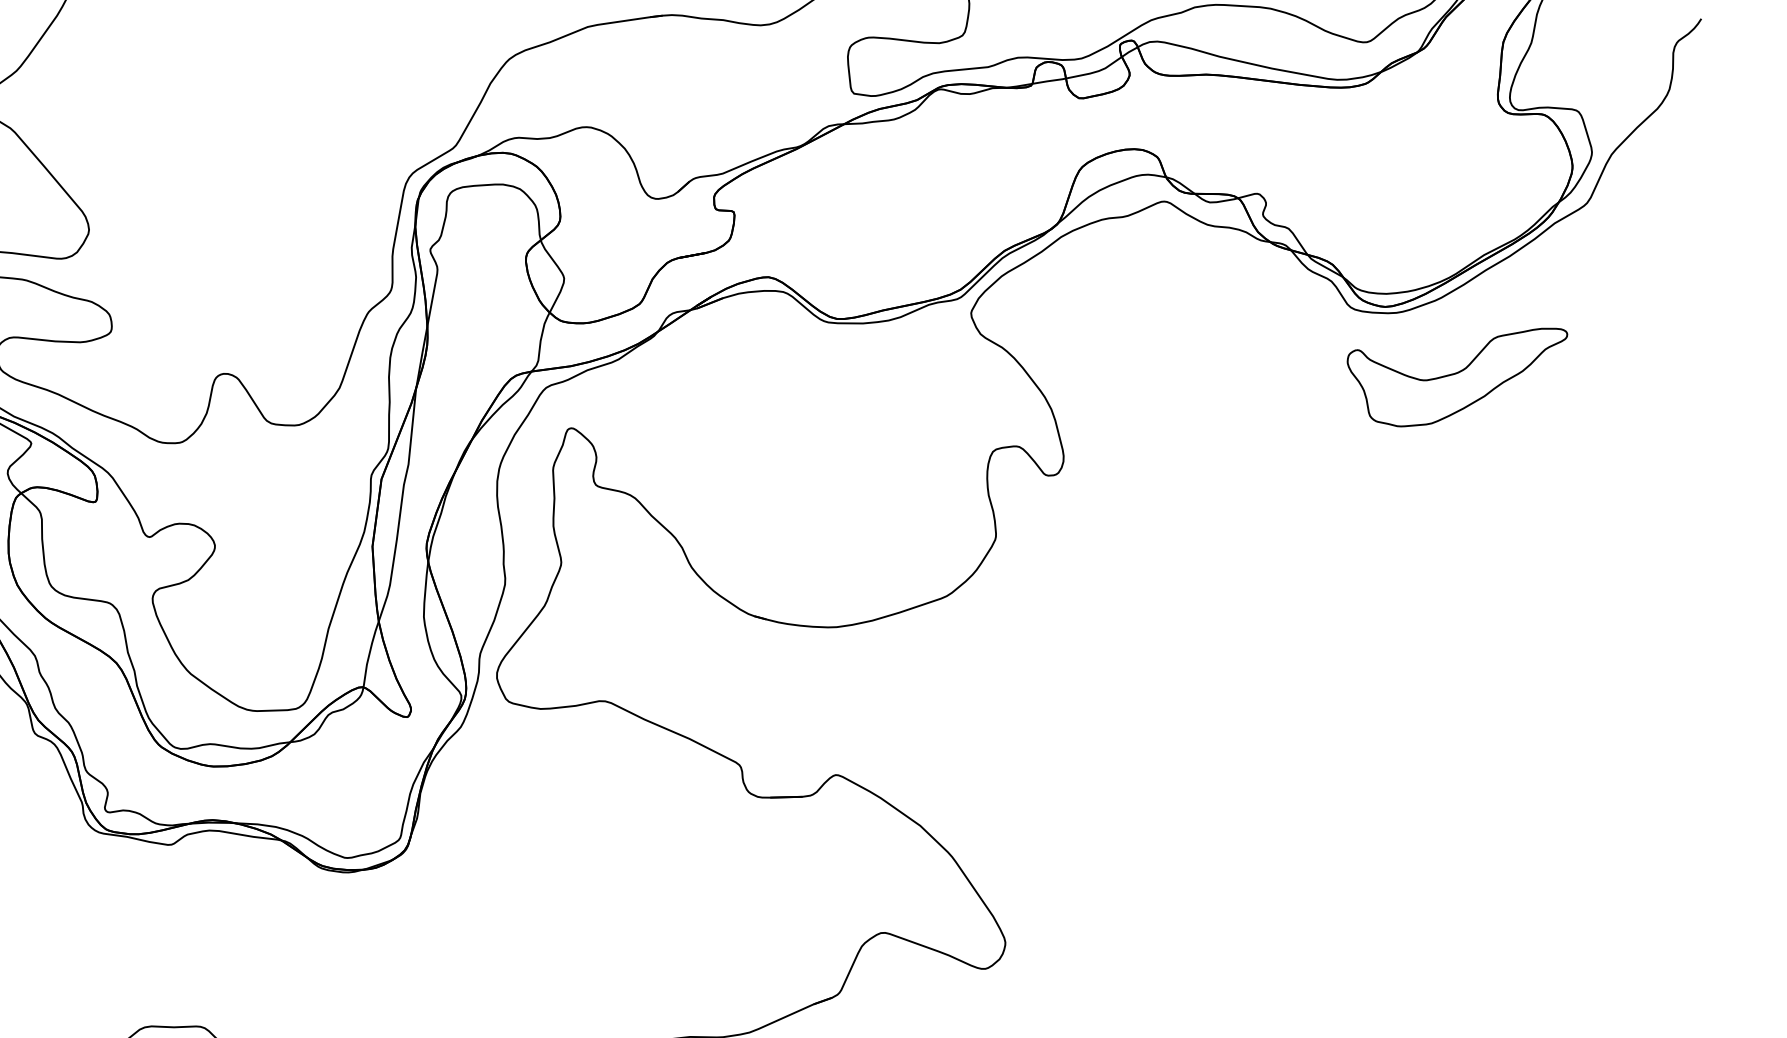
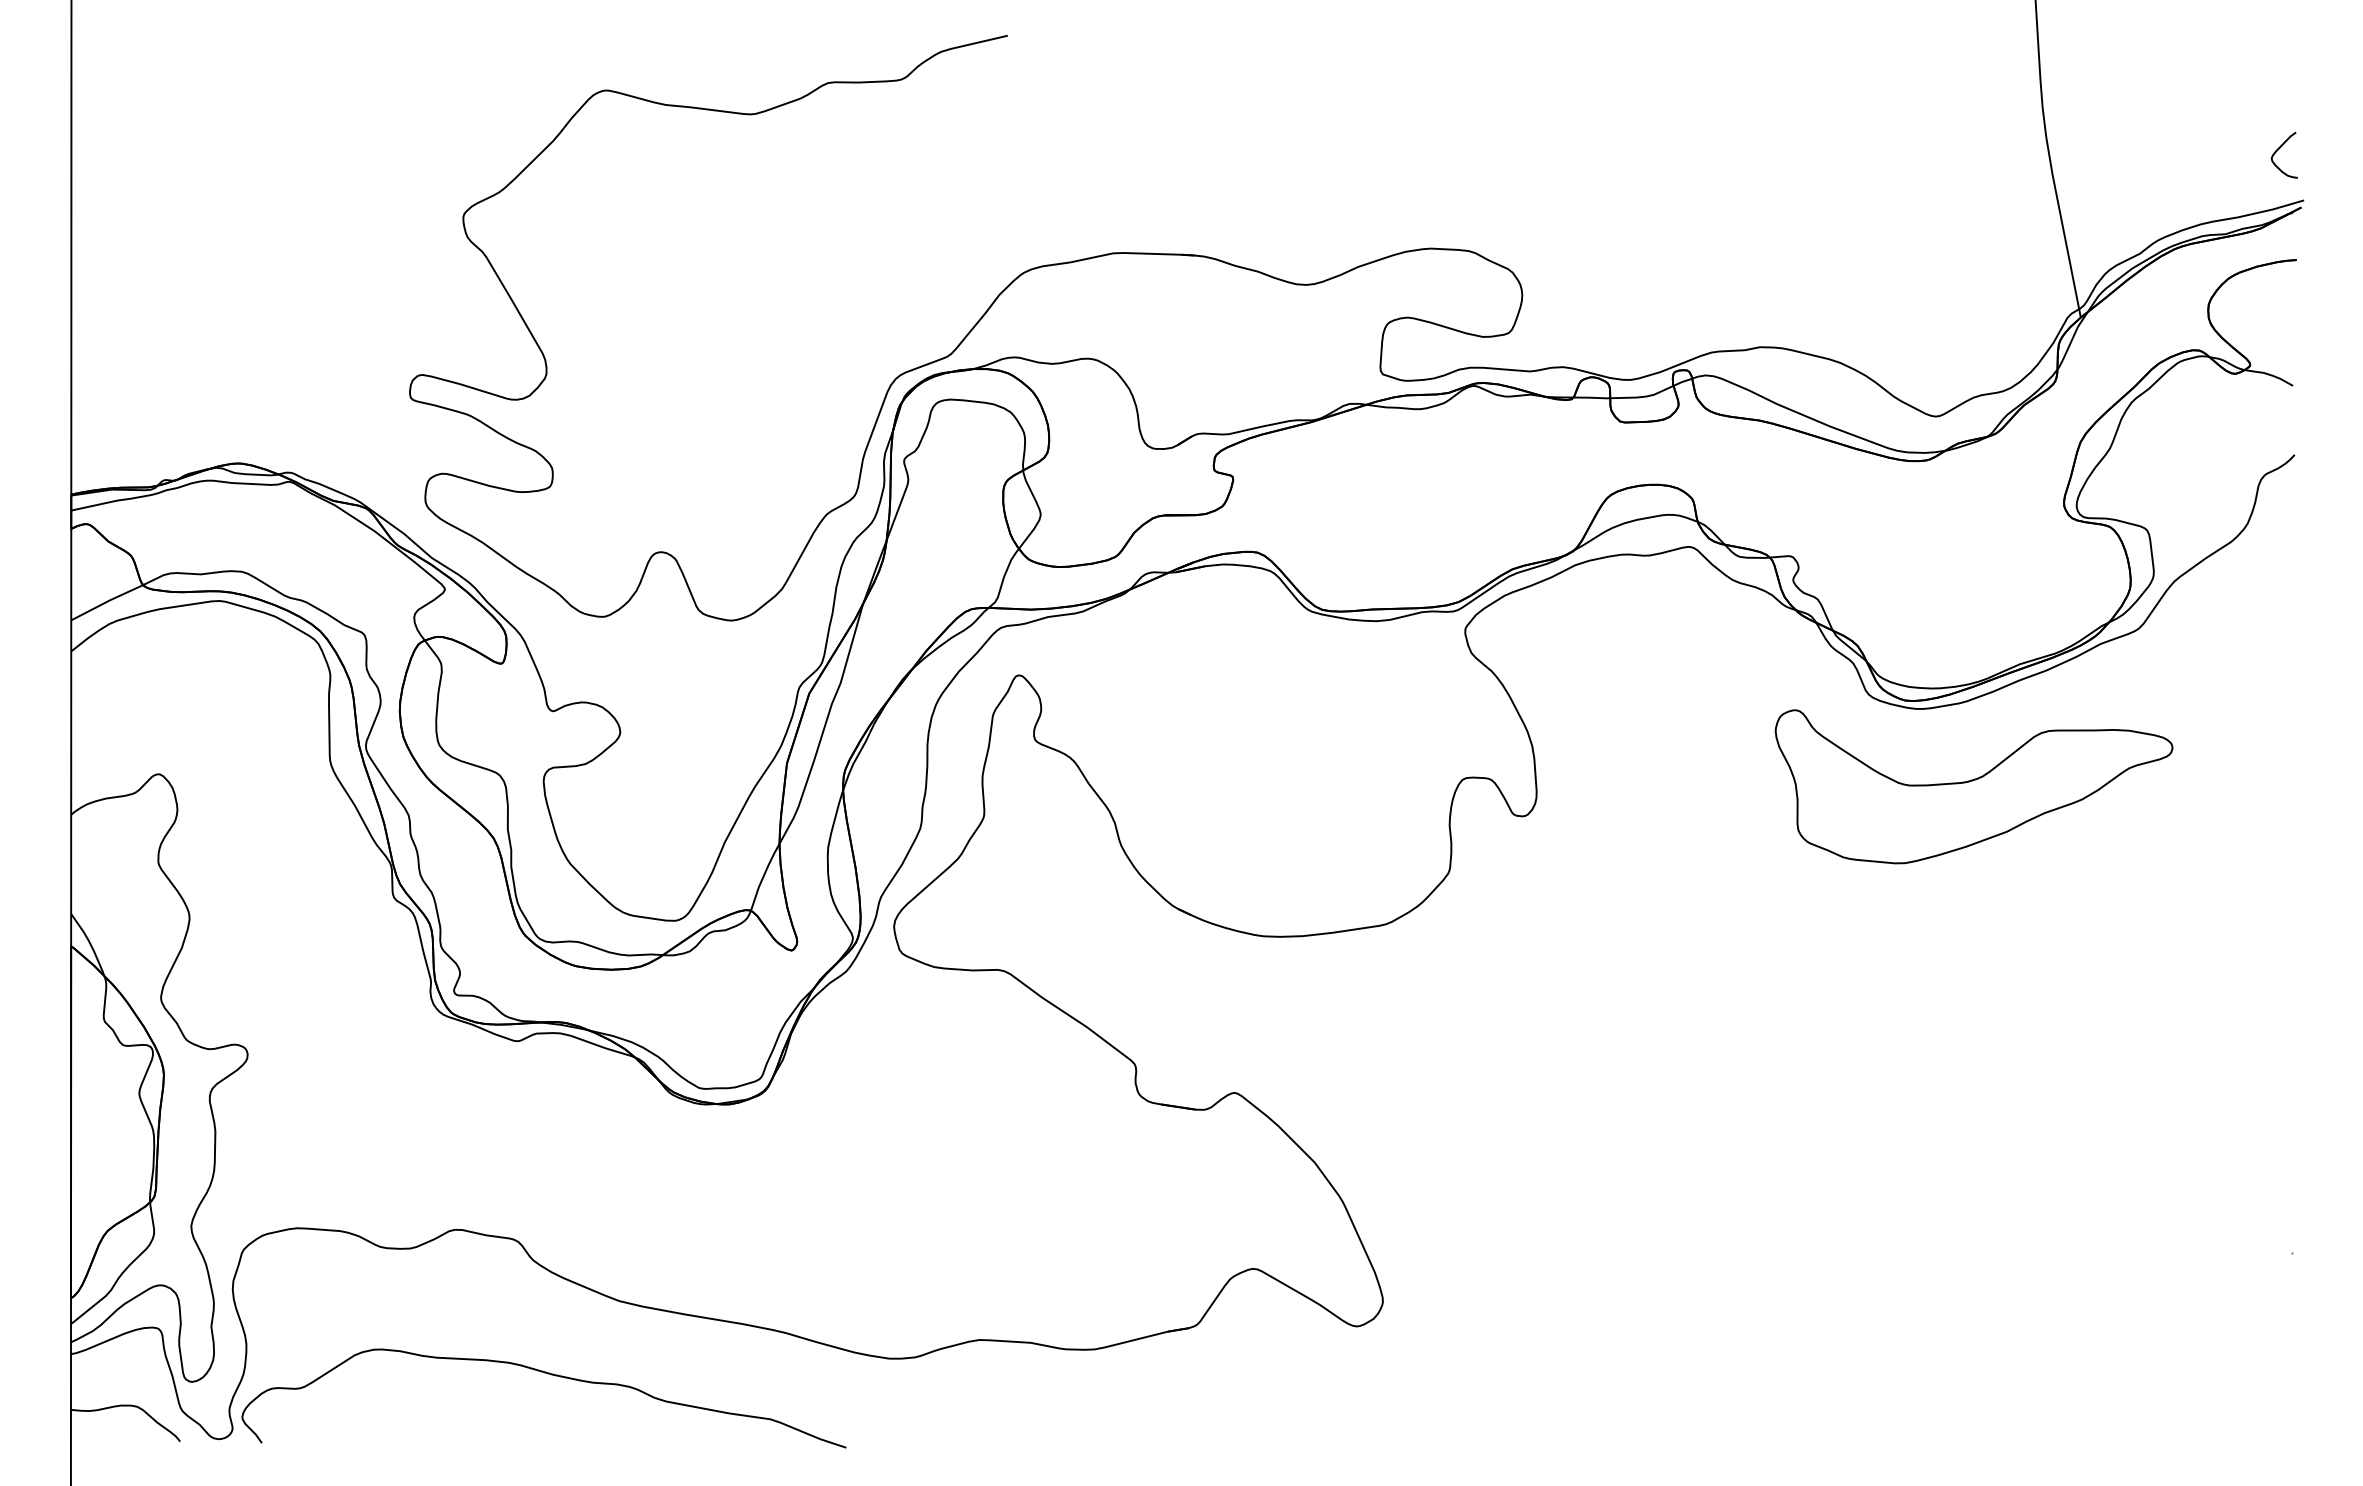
part: (1461, 374) -> (1973, 786), size x1.67

